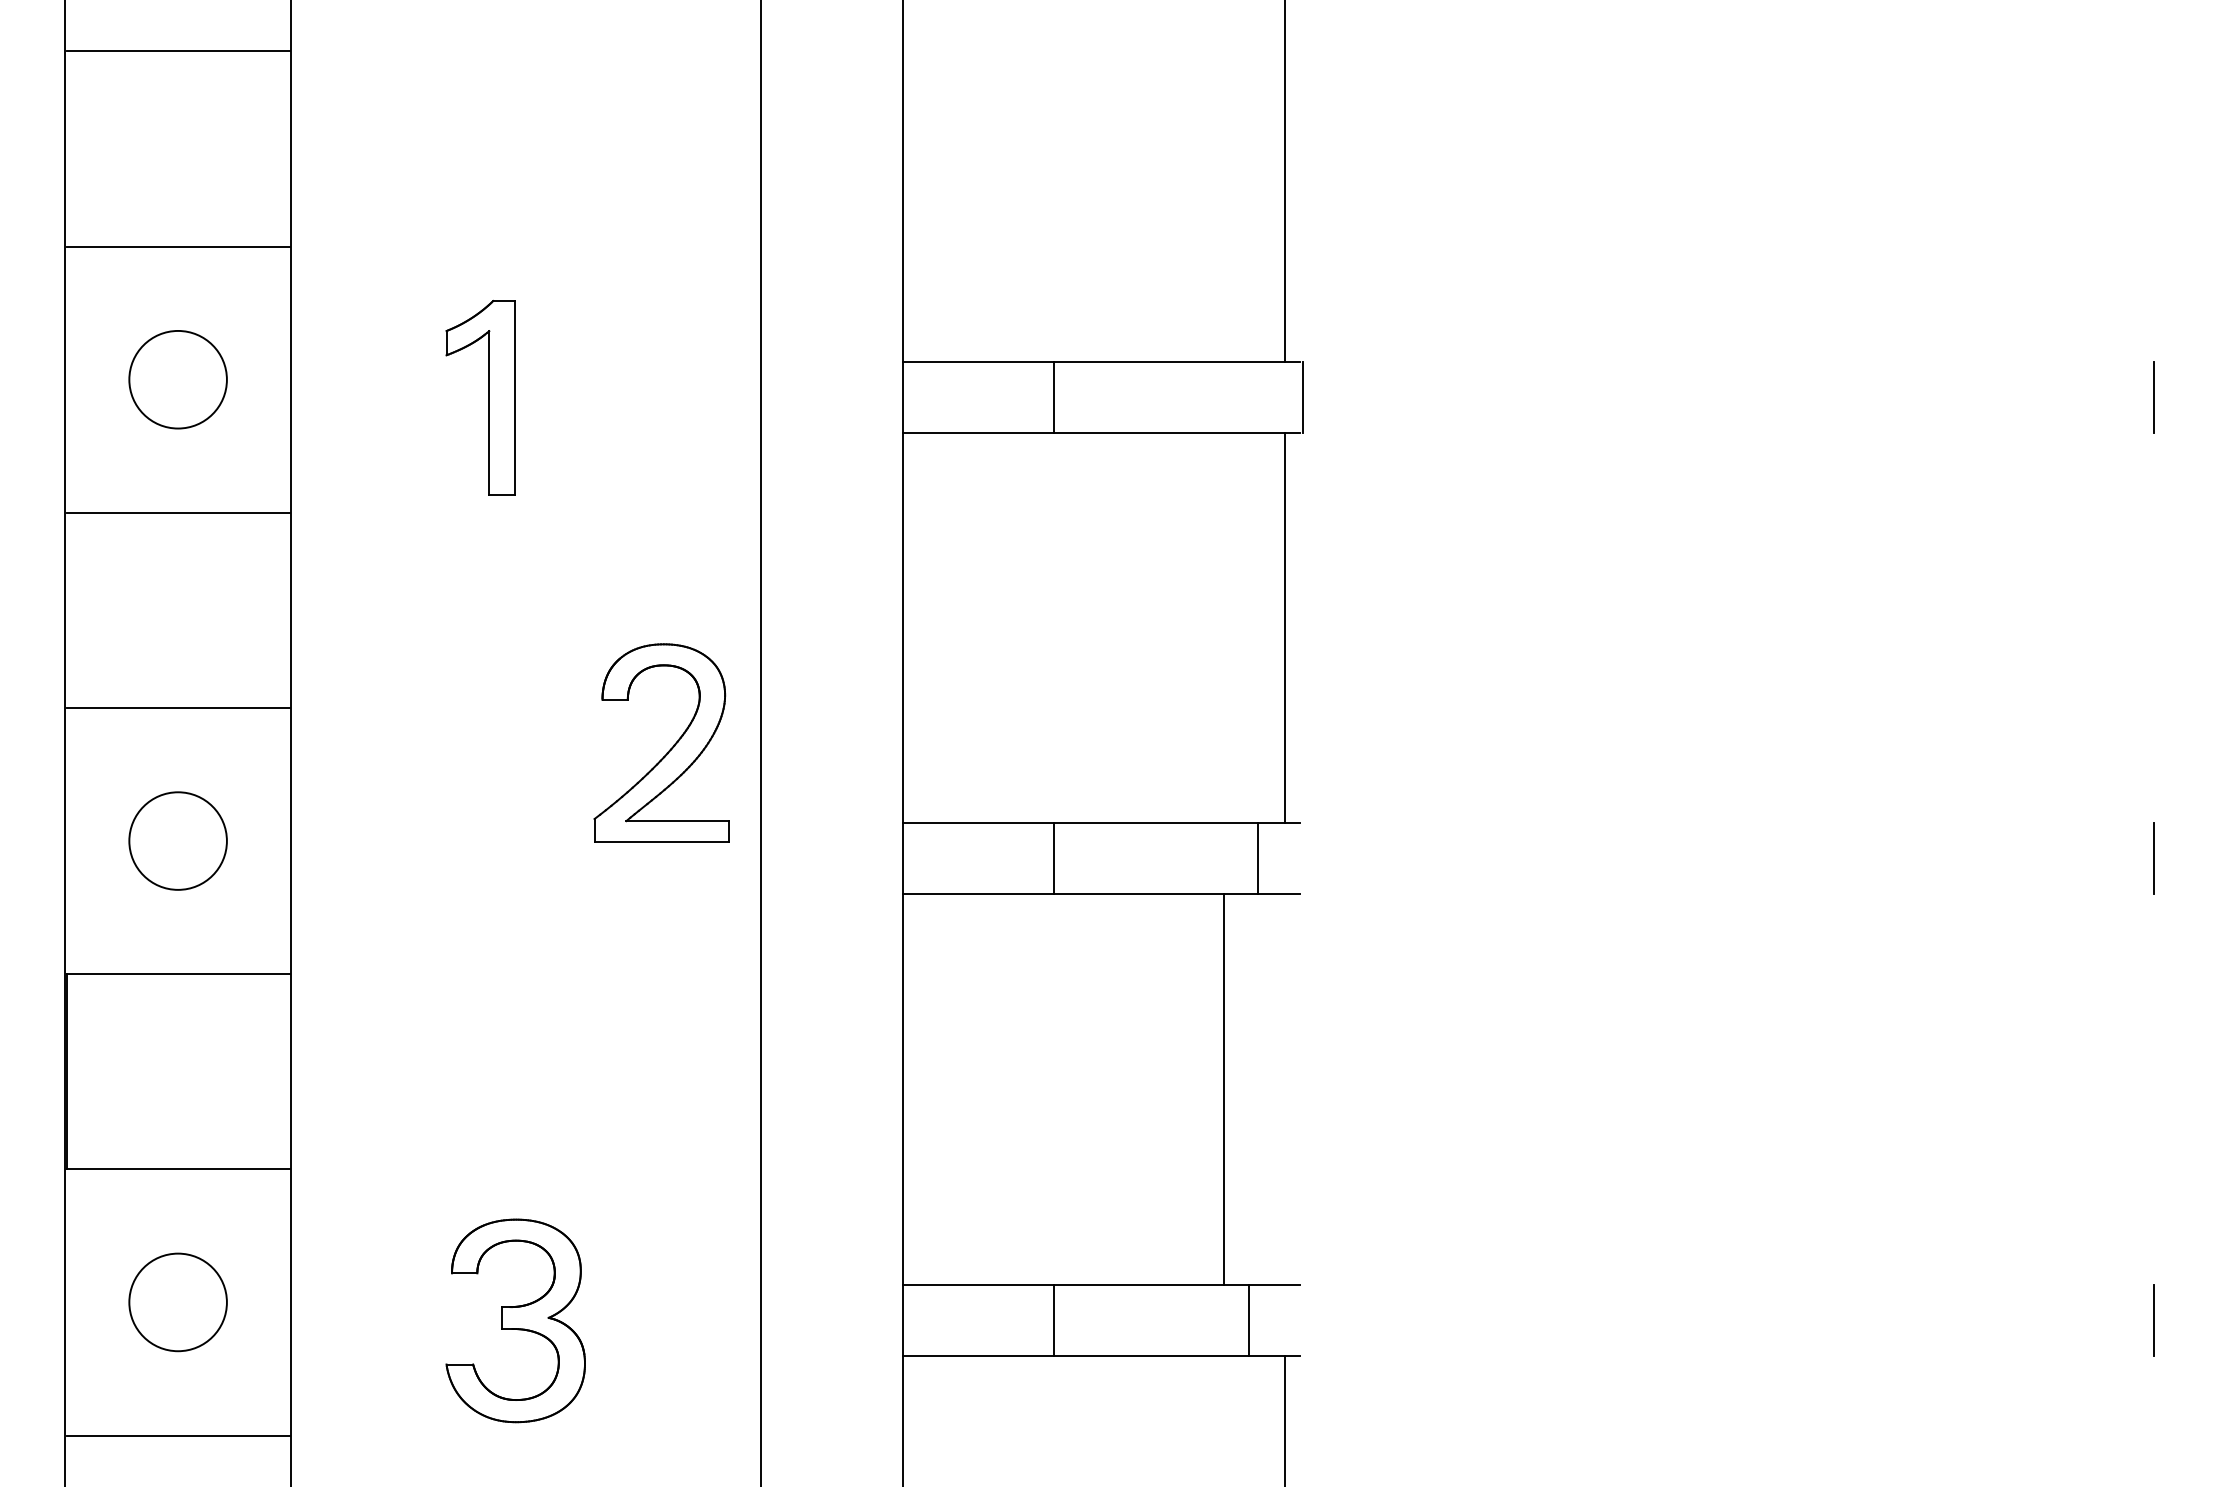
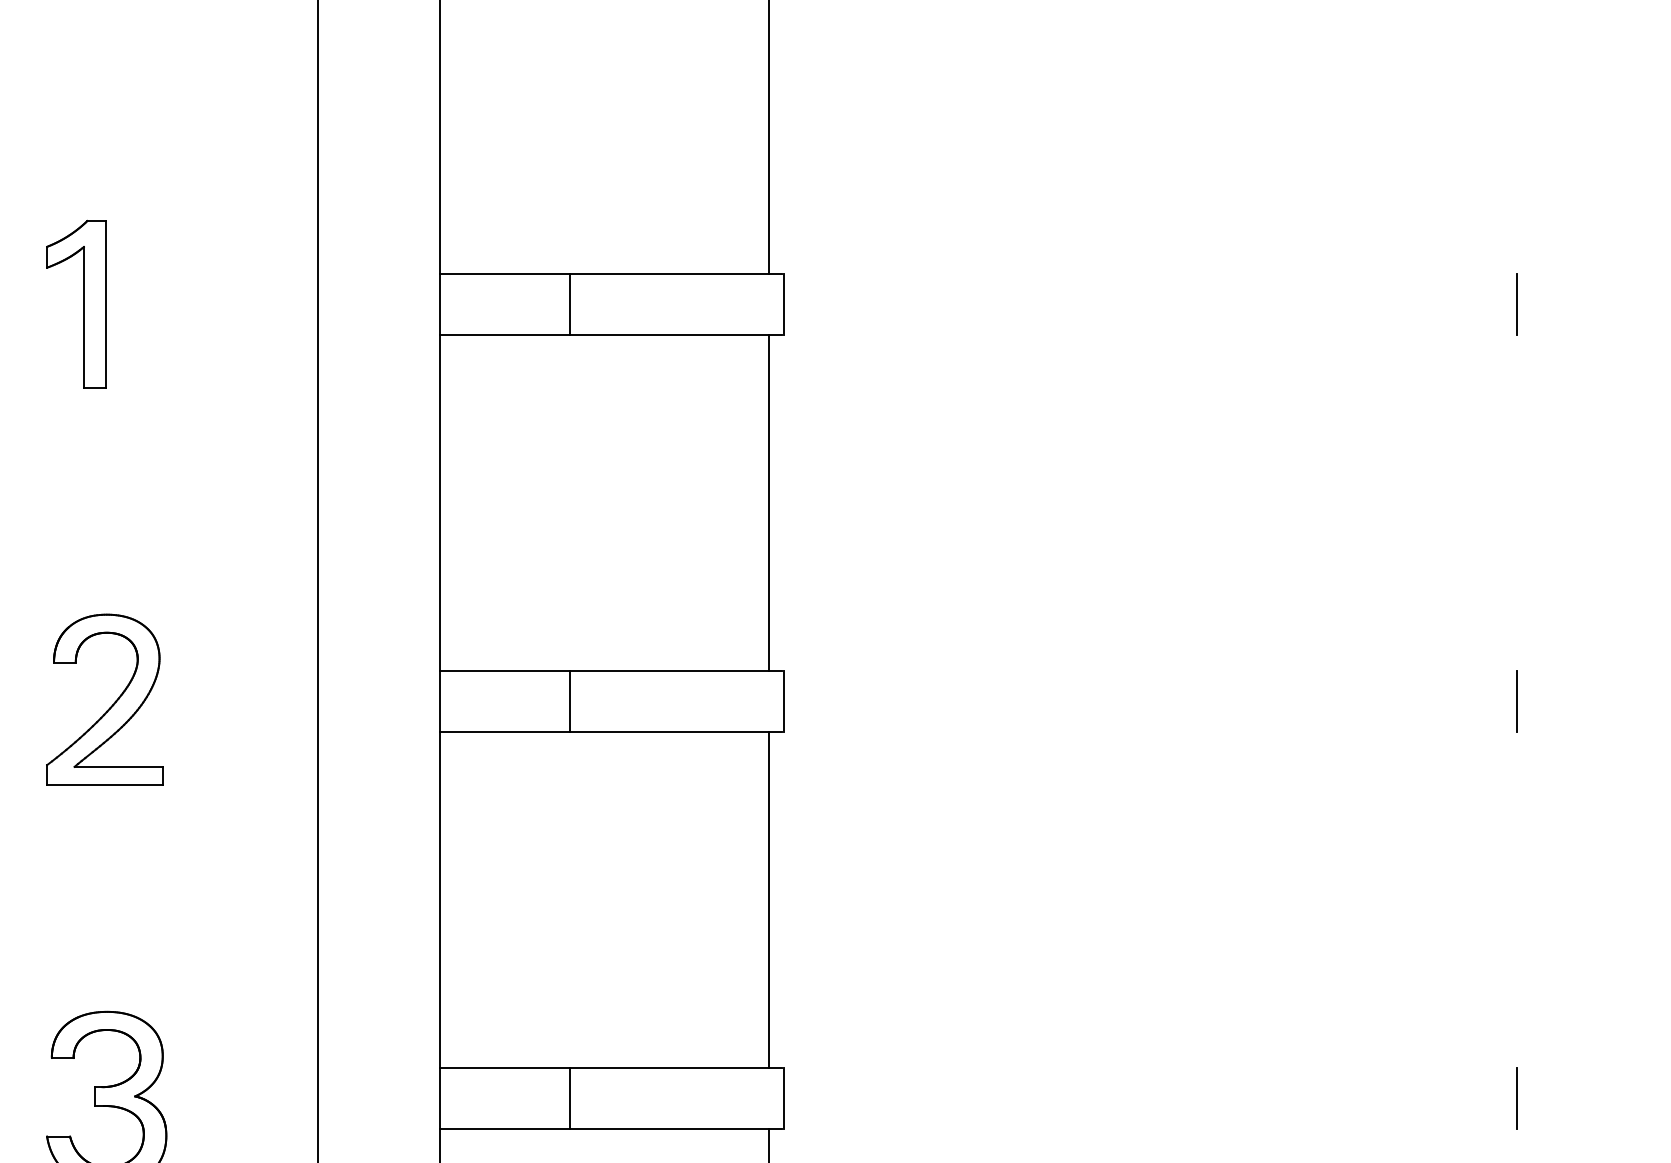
part: (669, 749) -> (111, 705), moved
line: (1257, 858) -> (784, 700), moved
line: (1223, 1089) -> (768, 899), moved
line: (1248, 1319) -> (784, 1097), moved

